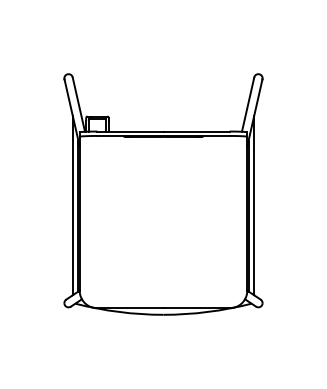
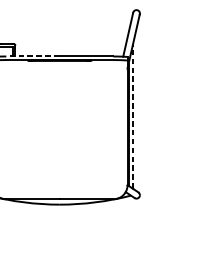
line: (129, 131) -> (32, 56), solid -> dashed
line: (254, 205) -> (133, 116), solid -> dashed

